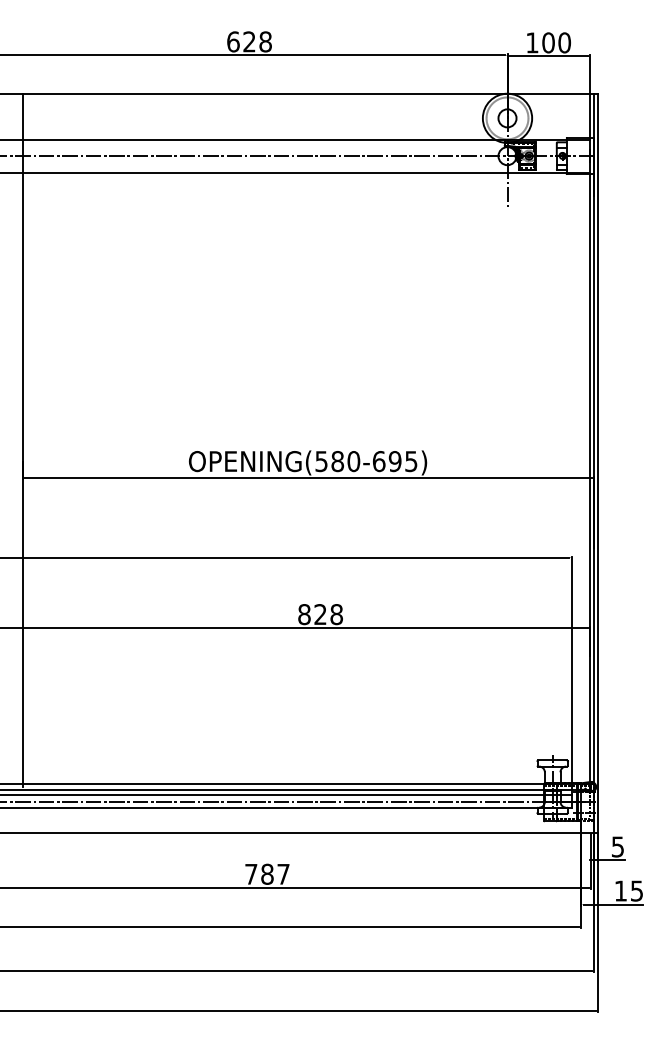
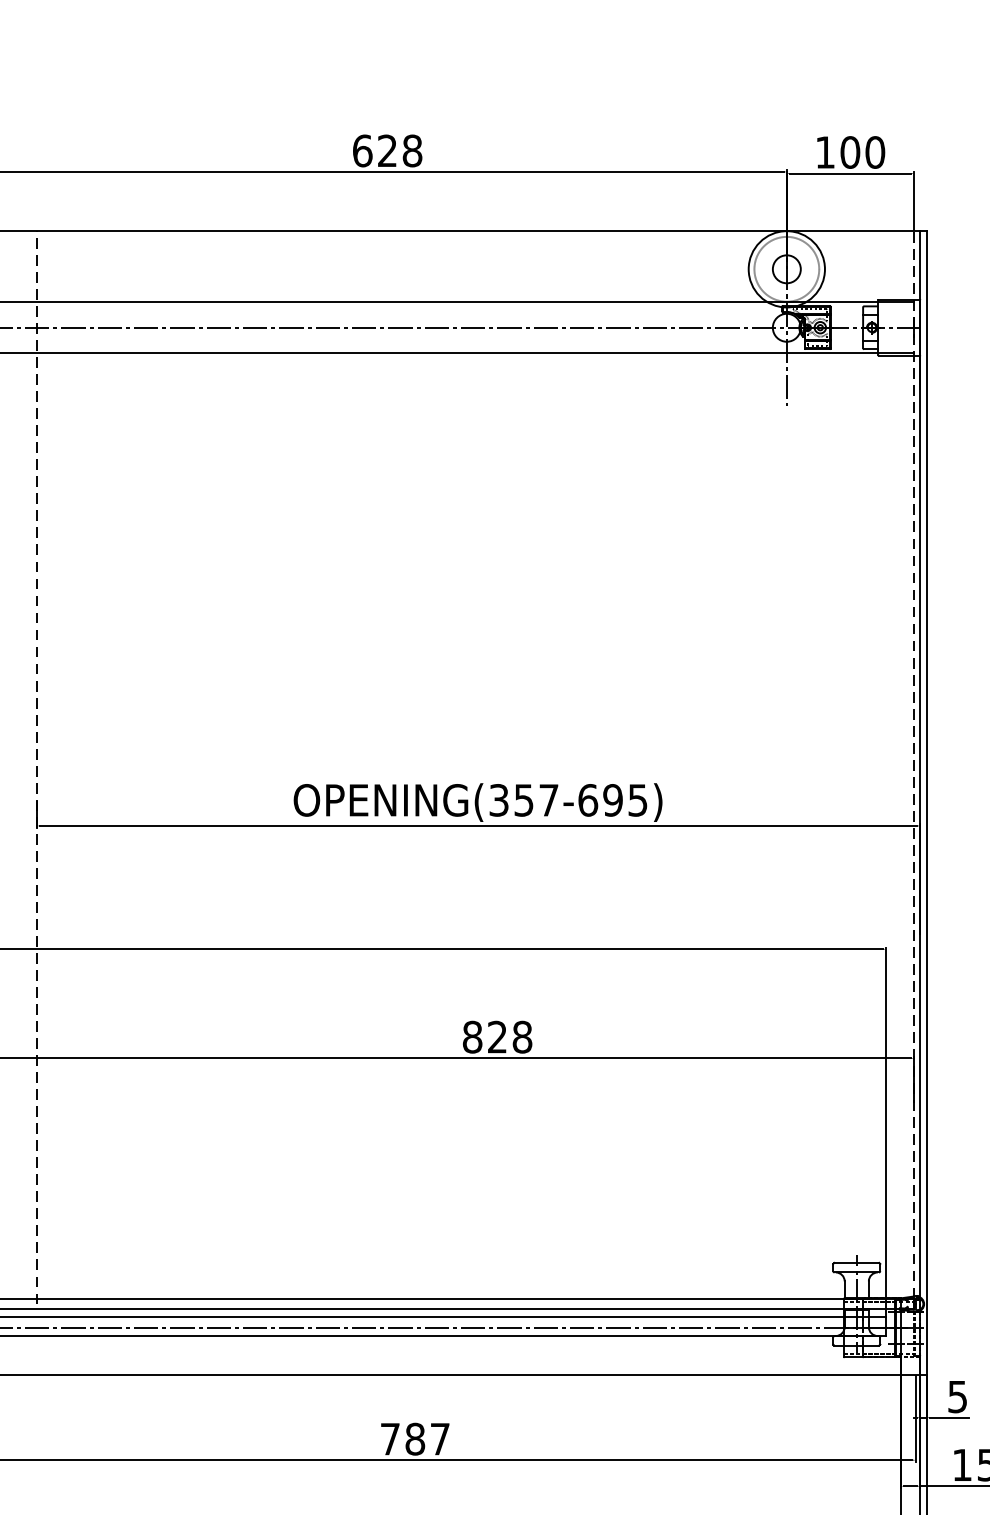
line: (589, 438) -> (913, 764), solid -> dashed
line: (23, 440) -> (37, 767), solid -> dashed
text: (338, 461) -> (525, 800), OPENING(580-695) -> OPENING(357-695)

